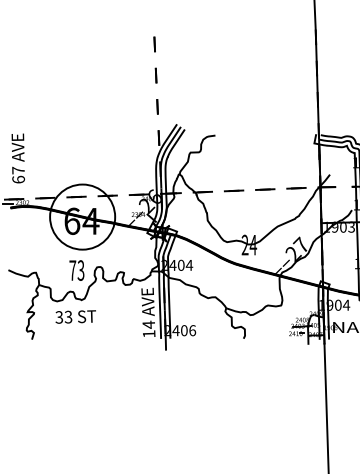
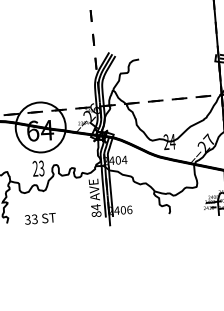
text: (72, 270) -> (35, 168), 73 -> 23
text: (75, 316) -> (40, 218), moved
text: (148, 333) -> (96, 213), 14 -> 84

